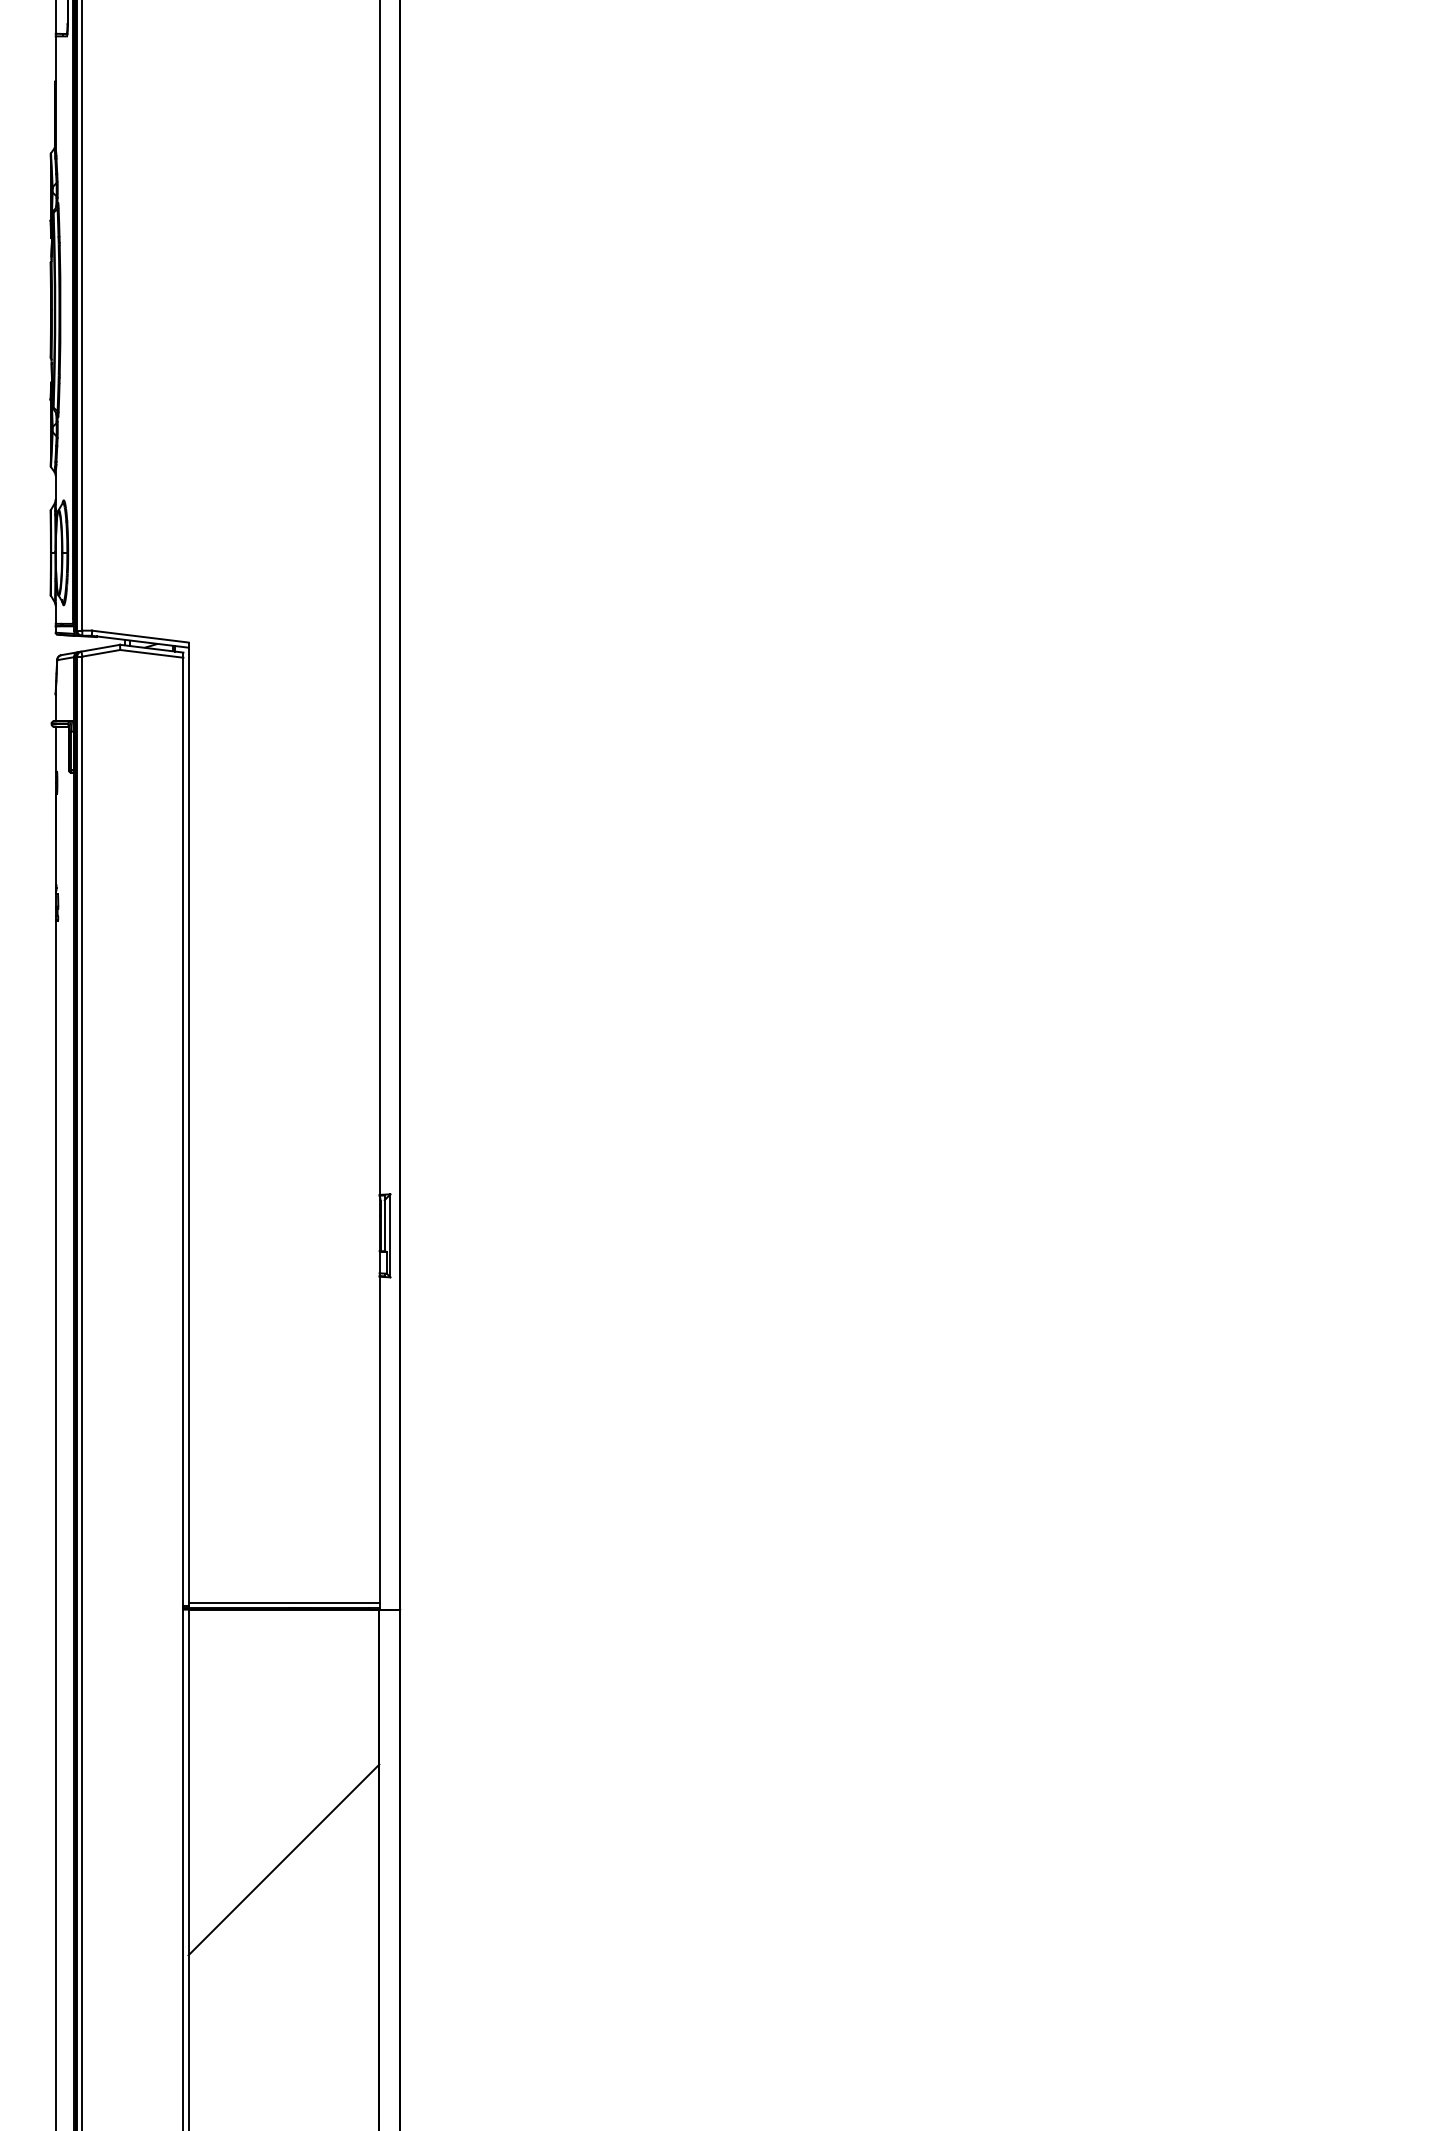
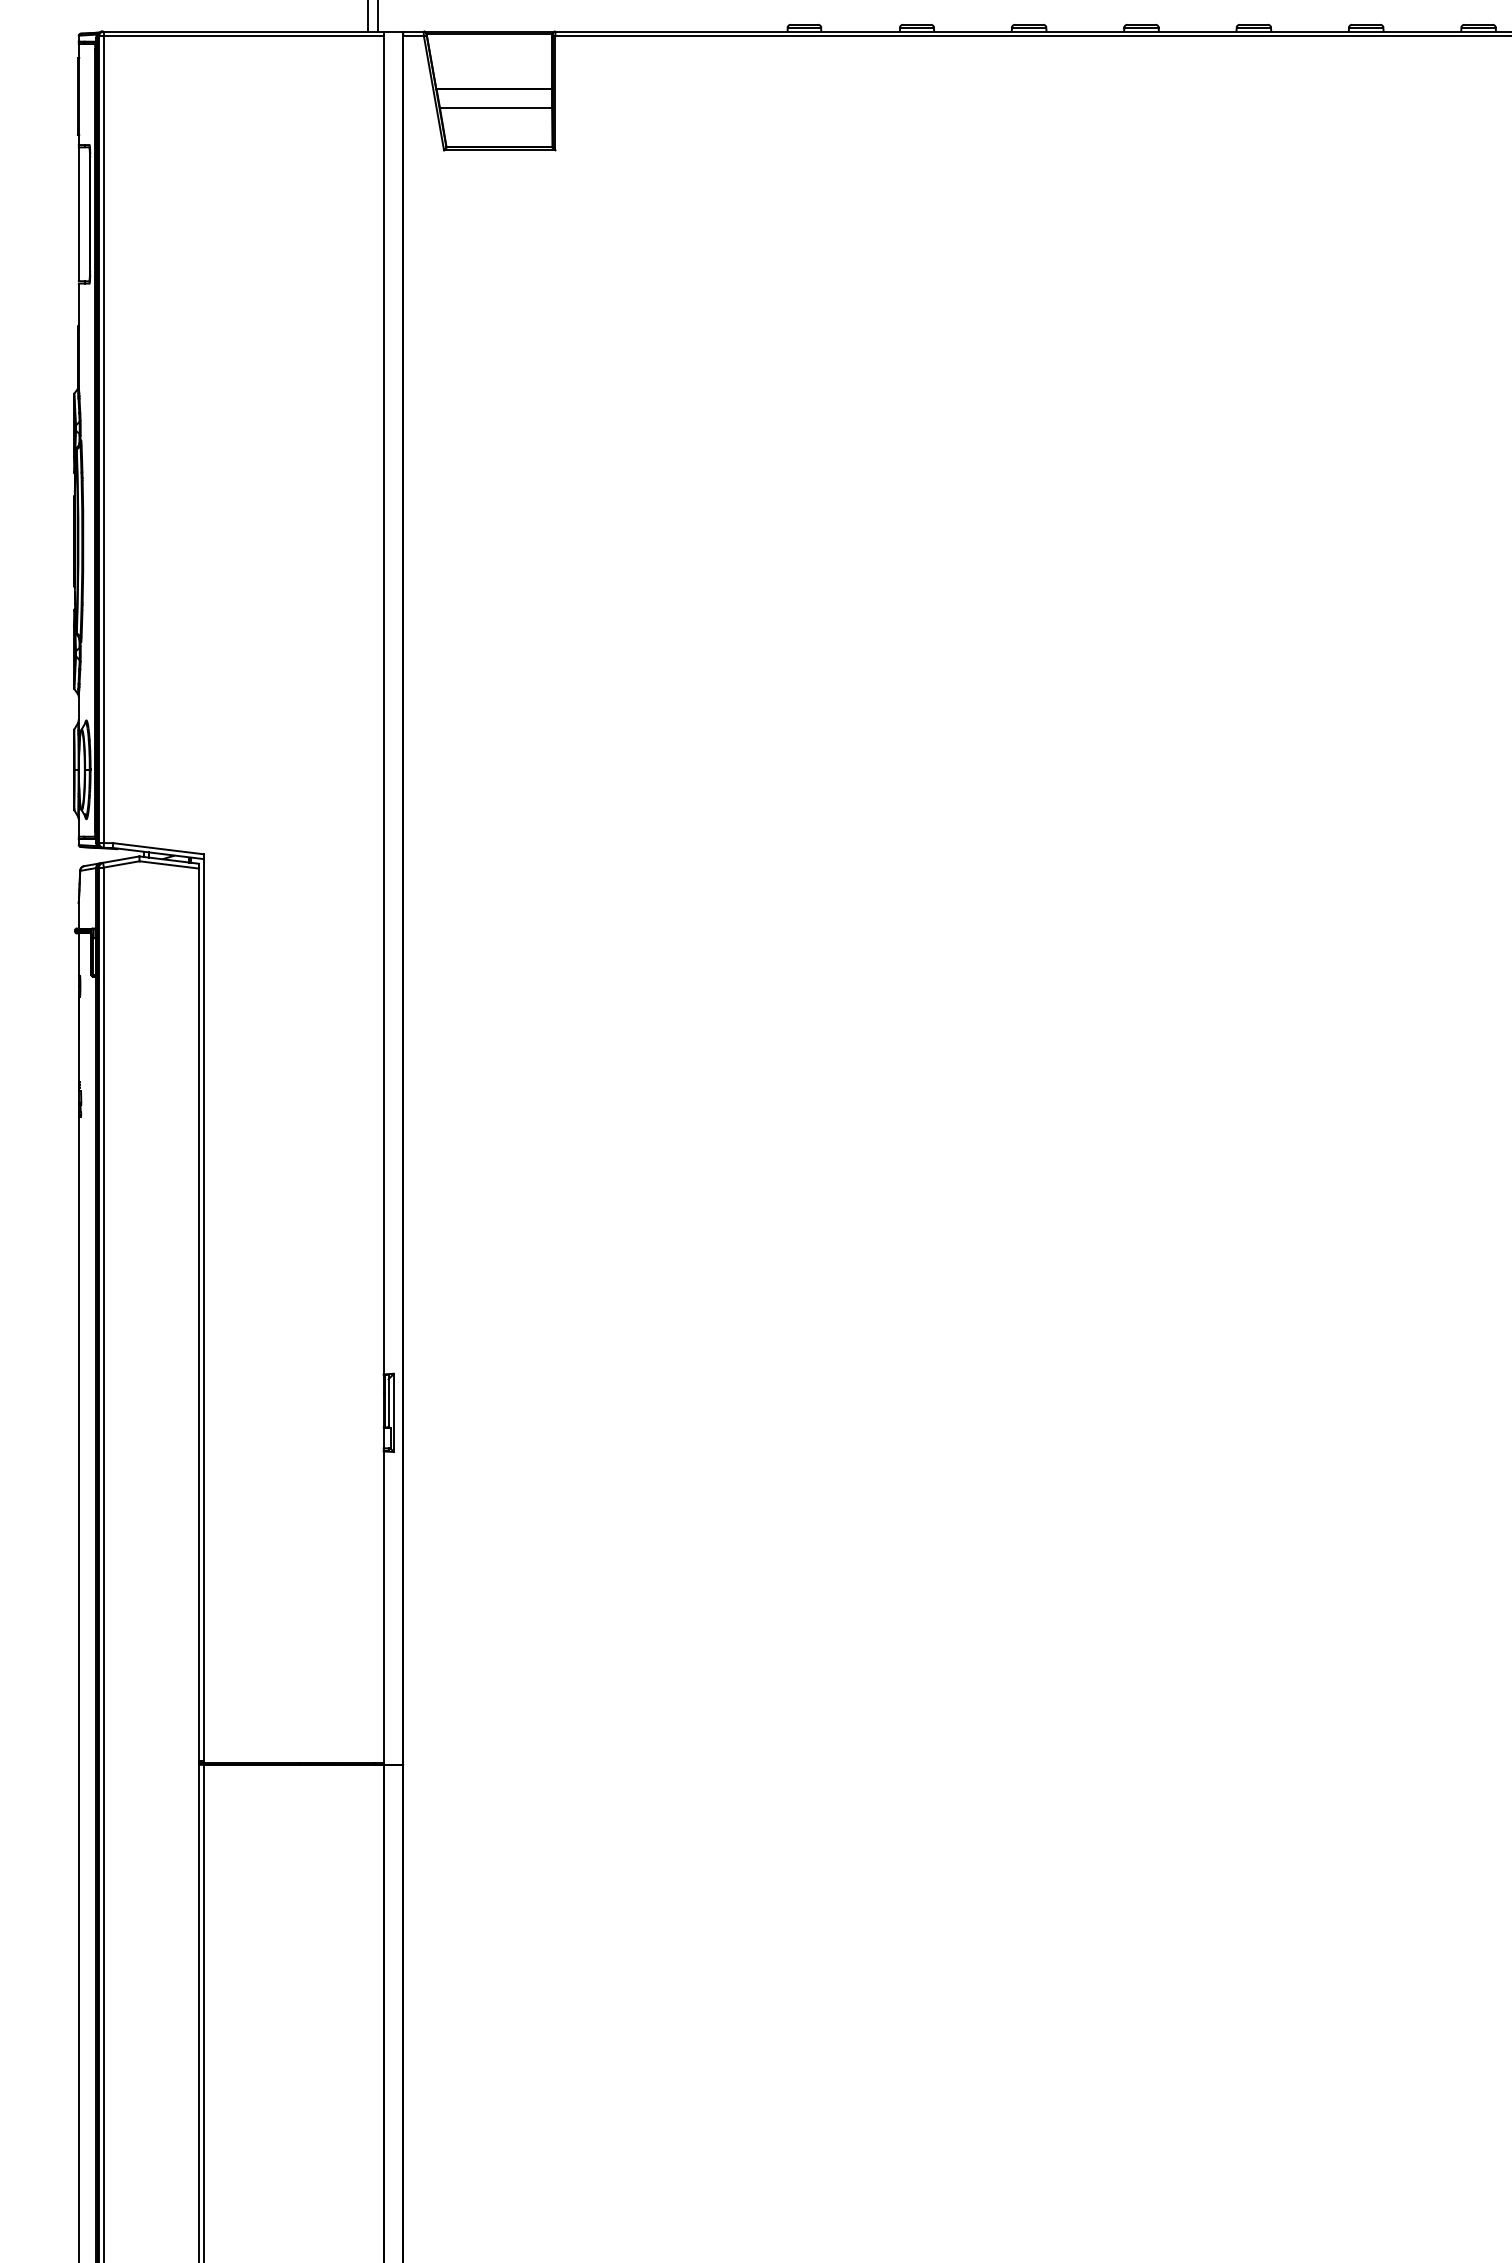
line: (283, 1602) -> (293, 1758), removed
line: (283, 1859) -> (293, 2000), removed

